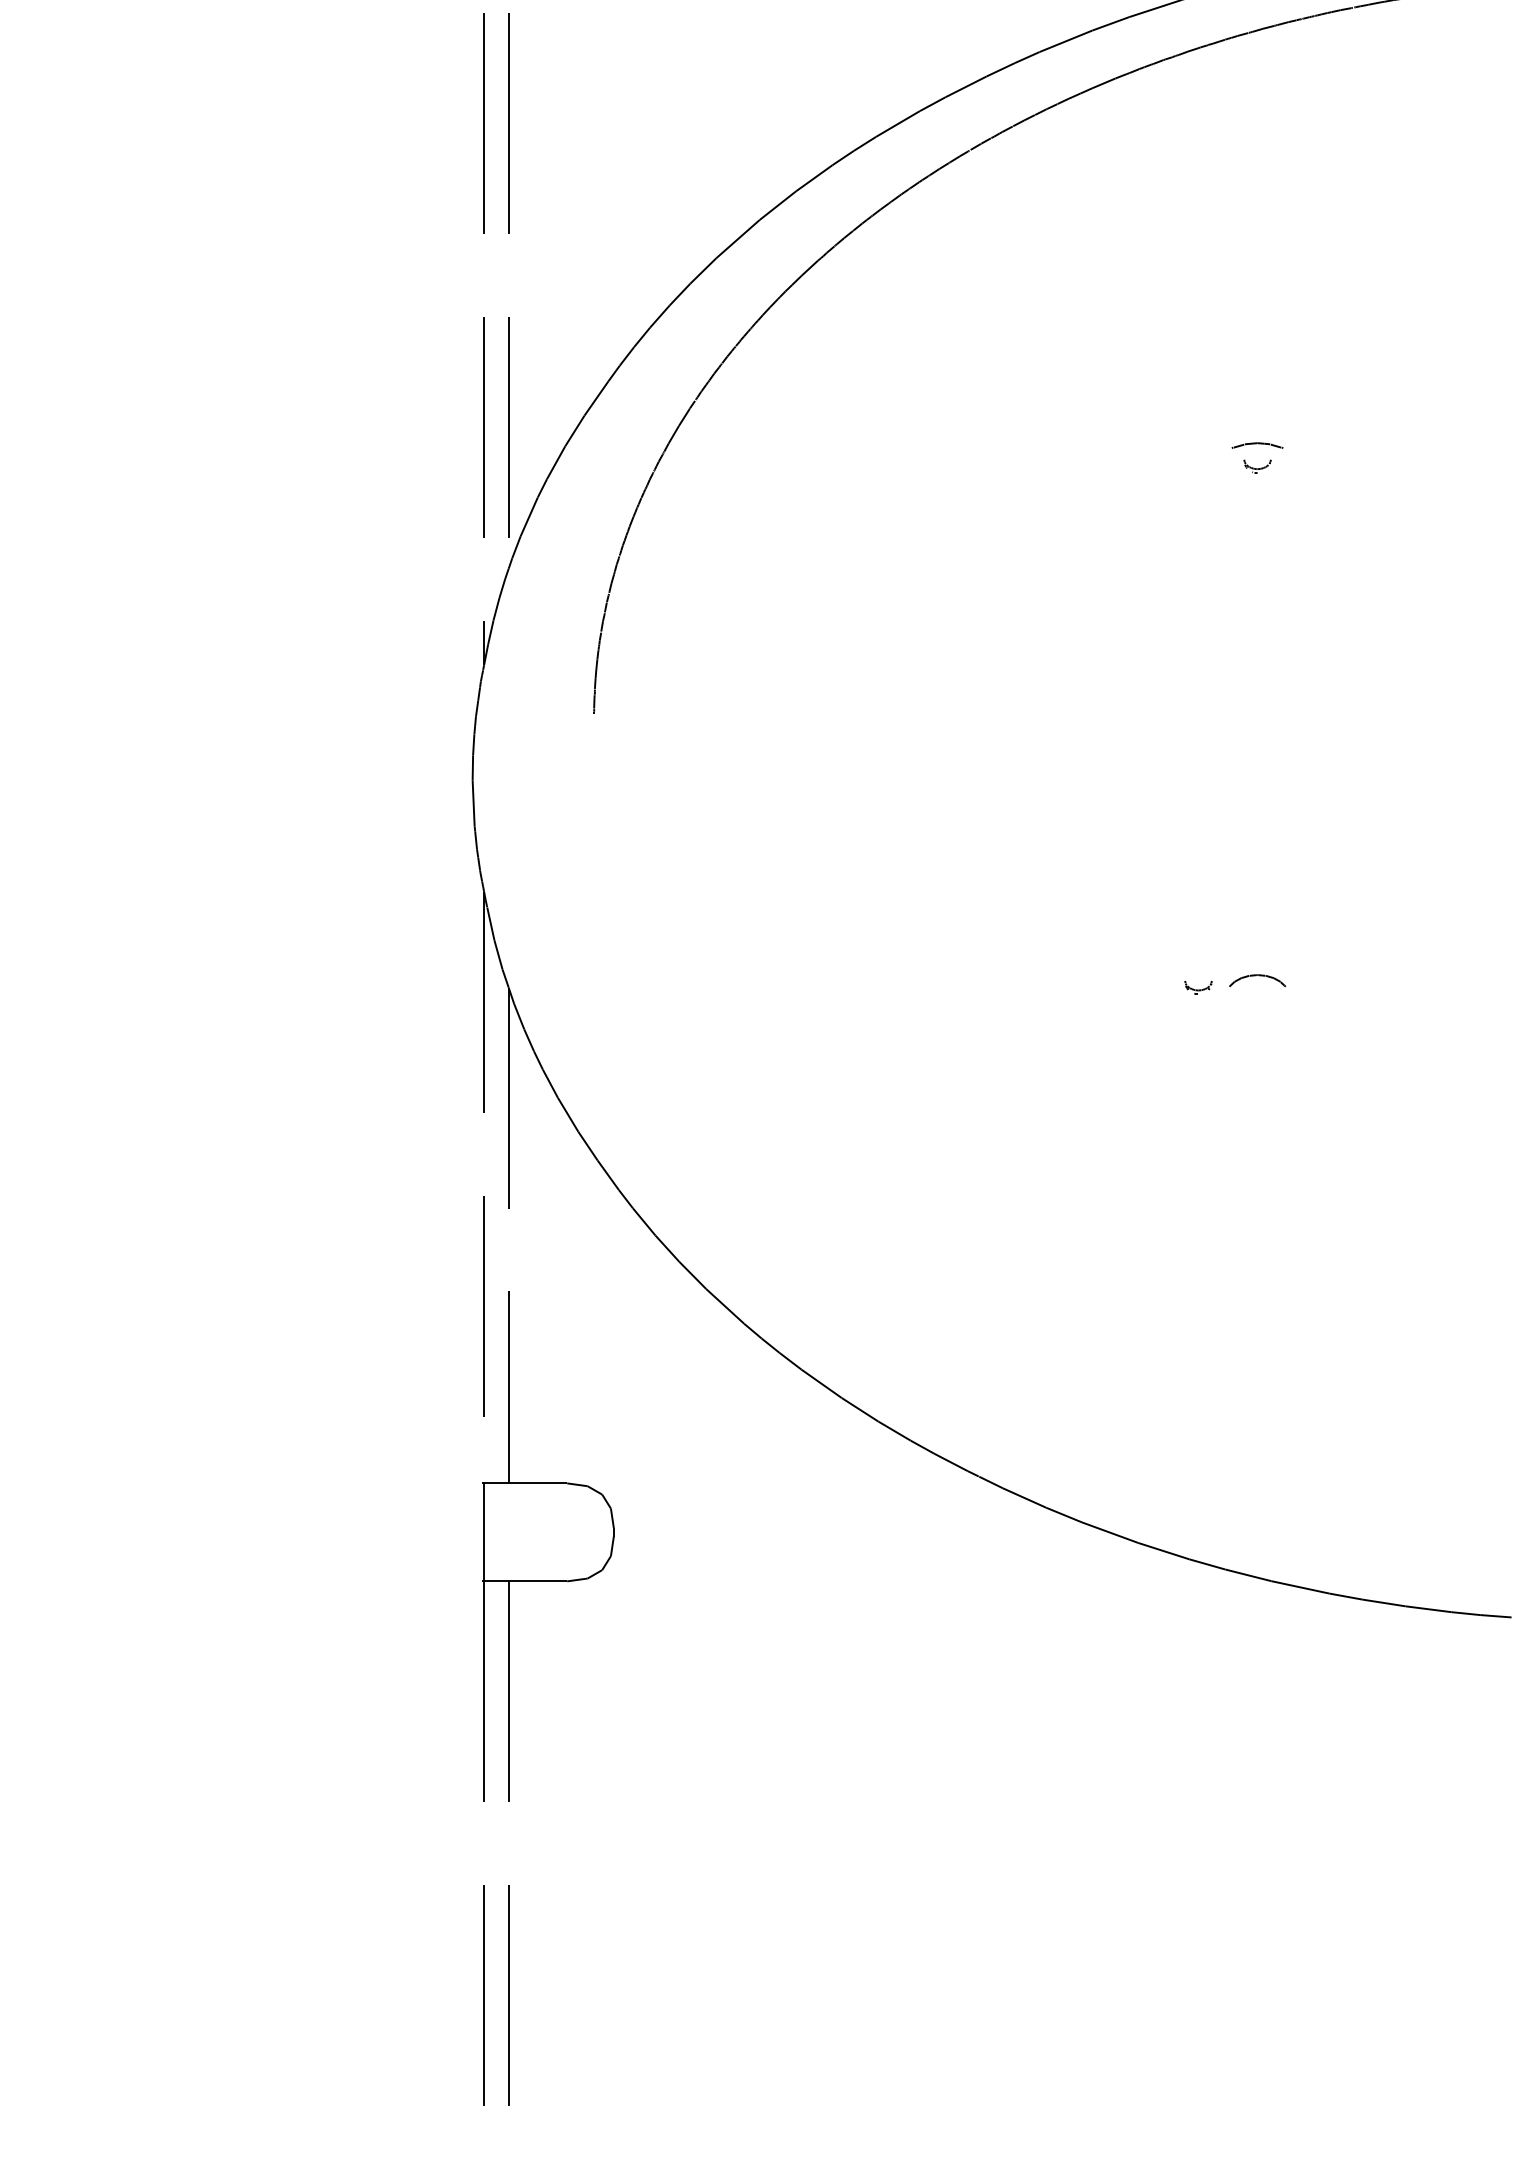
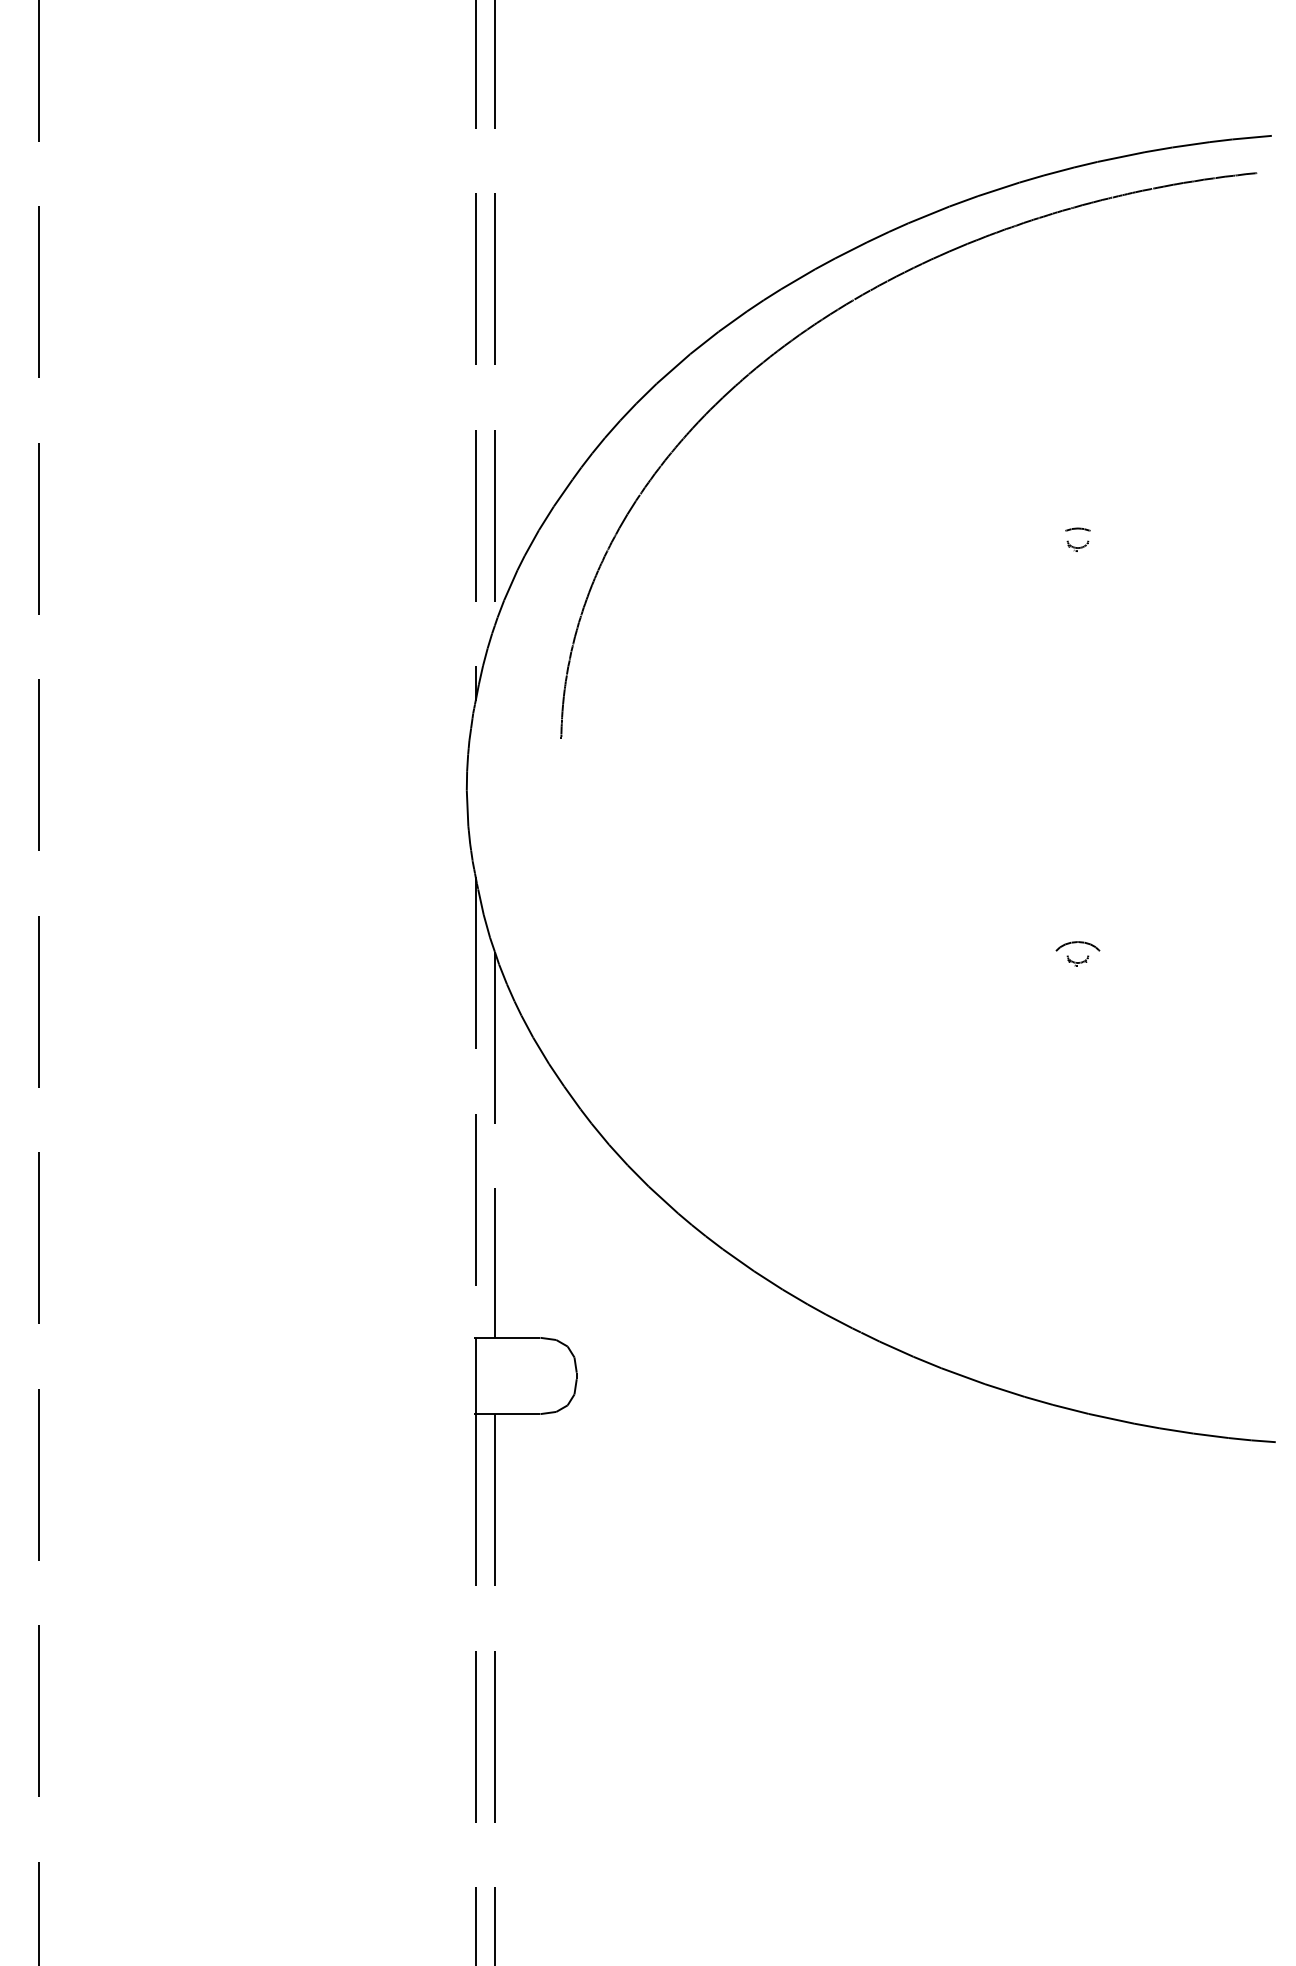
part: (1256, 445) -> (1077, 529), size x0.62
part: (1197, 987) -> (1077, 960), moved

